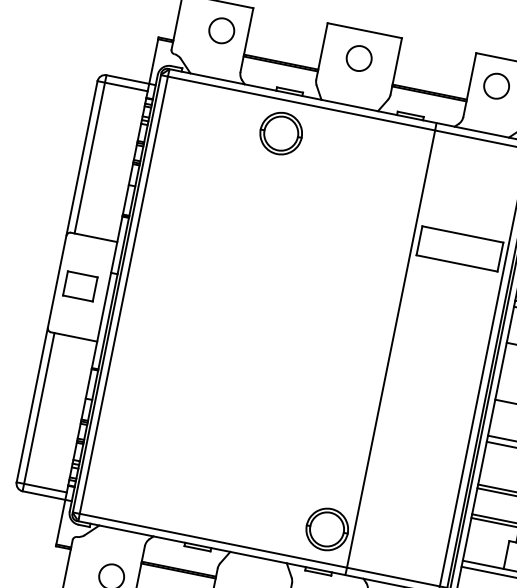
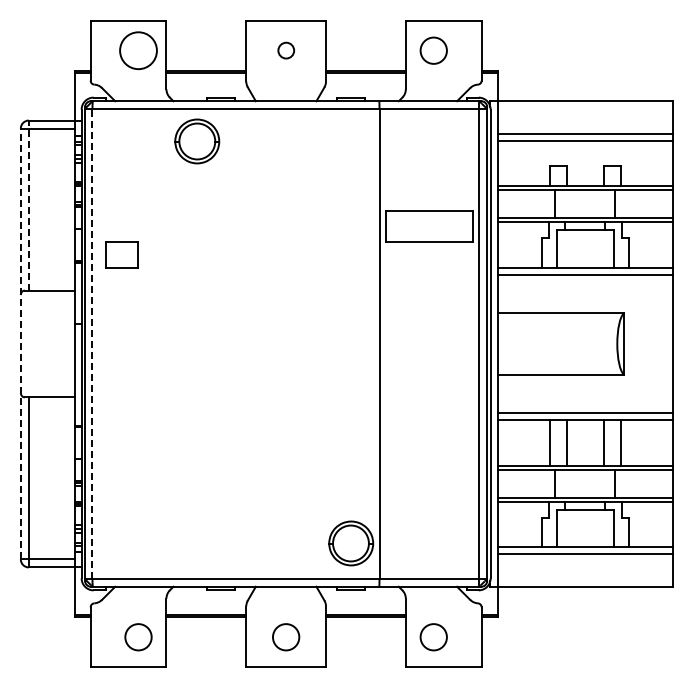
circle: (221, 30) -> (138, 50), size x1.4
circle: (359, 58) -> (286, 50), size x0.6
part: (281, 133) -> (197, 141), moved
line: (90, 154) -> (28, 205), solid -> dashed
line: (56, 281) -> (20, 343), solid -> dashed
part: (80, 285) -> (121, 254), moved
line: (123, 295) -> (92, 344), solid -> dashed

